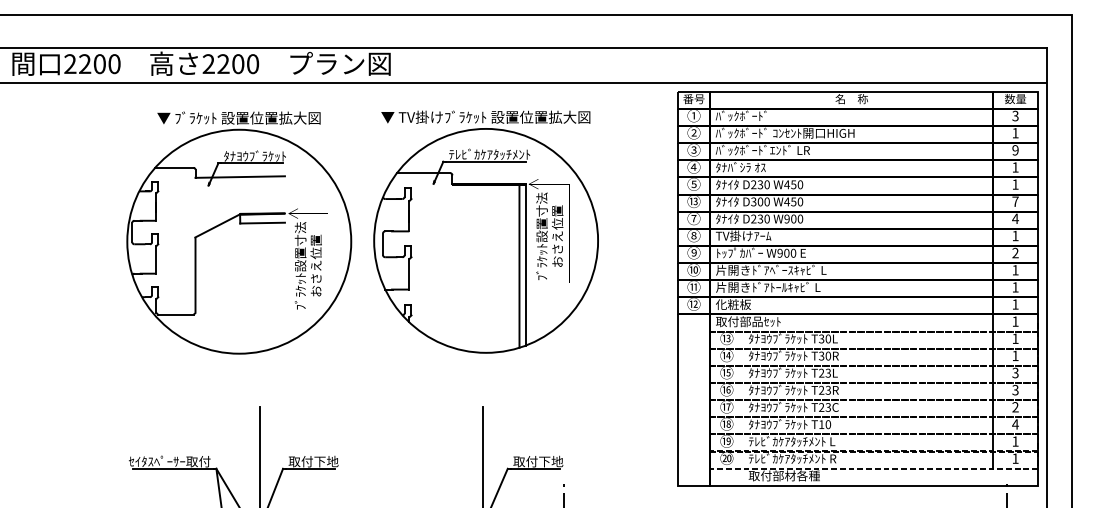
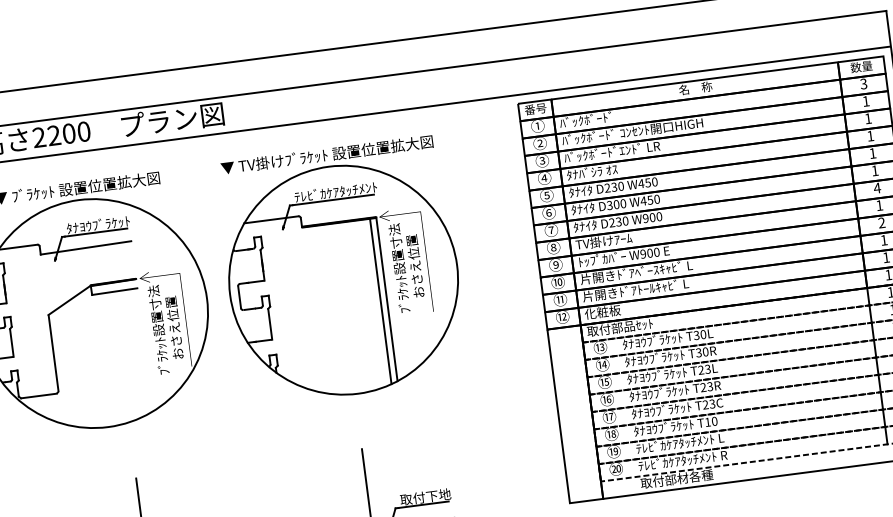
text: (1015, 150) -> (868, 118), 9 -> 1
text: (693, 201) -> (548, 213), ⑬ -> ⑥
text: (1015, 201) -> (875, 170), 7 -> 1

